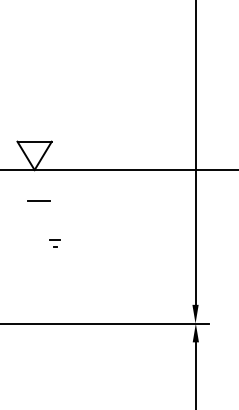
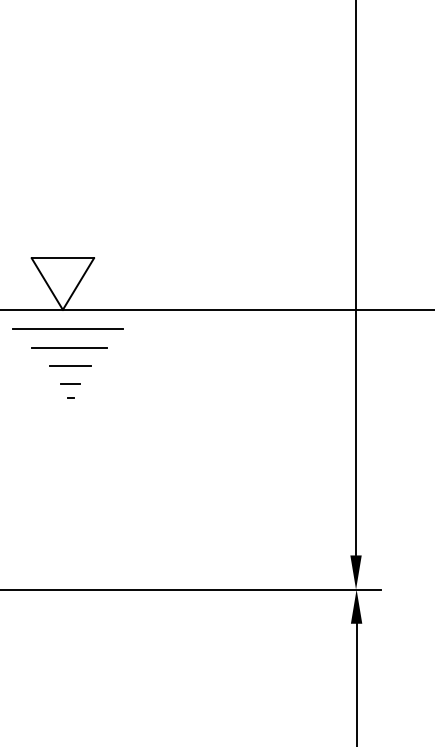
line: (37, 180) -> (68, 328), added
line: (37, 190) -> (68, 347), added
part: (54, 243) -> (69, 390), moved

